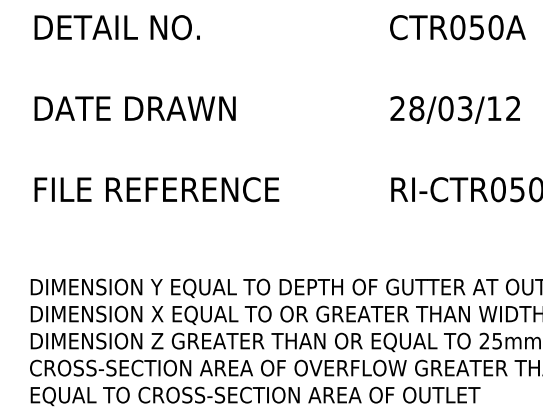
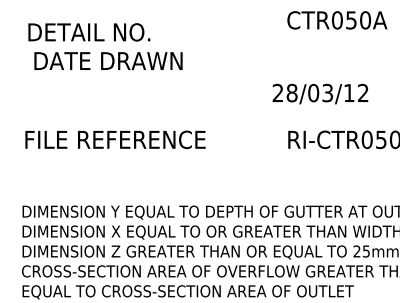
text: (117, 27) -> (89, 32), moved
text: (135, 107) -> (108, 60), moved
text: (455, 109) -> (320, 93), moved

